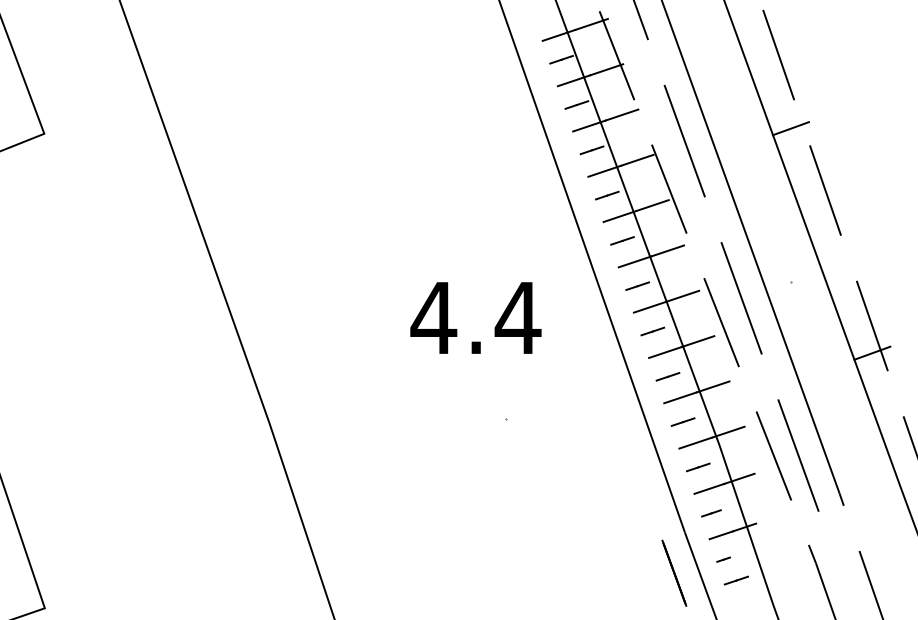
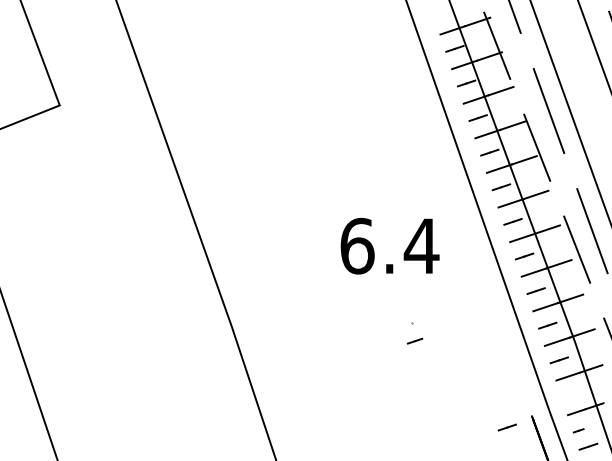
text: (433, 318) -> (357, 246), 4.4 -> 6.4
line: (711, 513) -> (415, 341), moved
line: (630, 555) -> (507, 427), added

